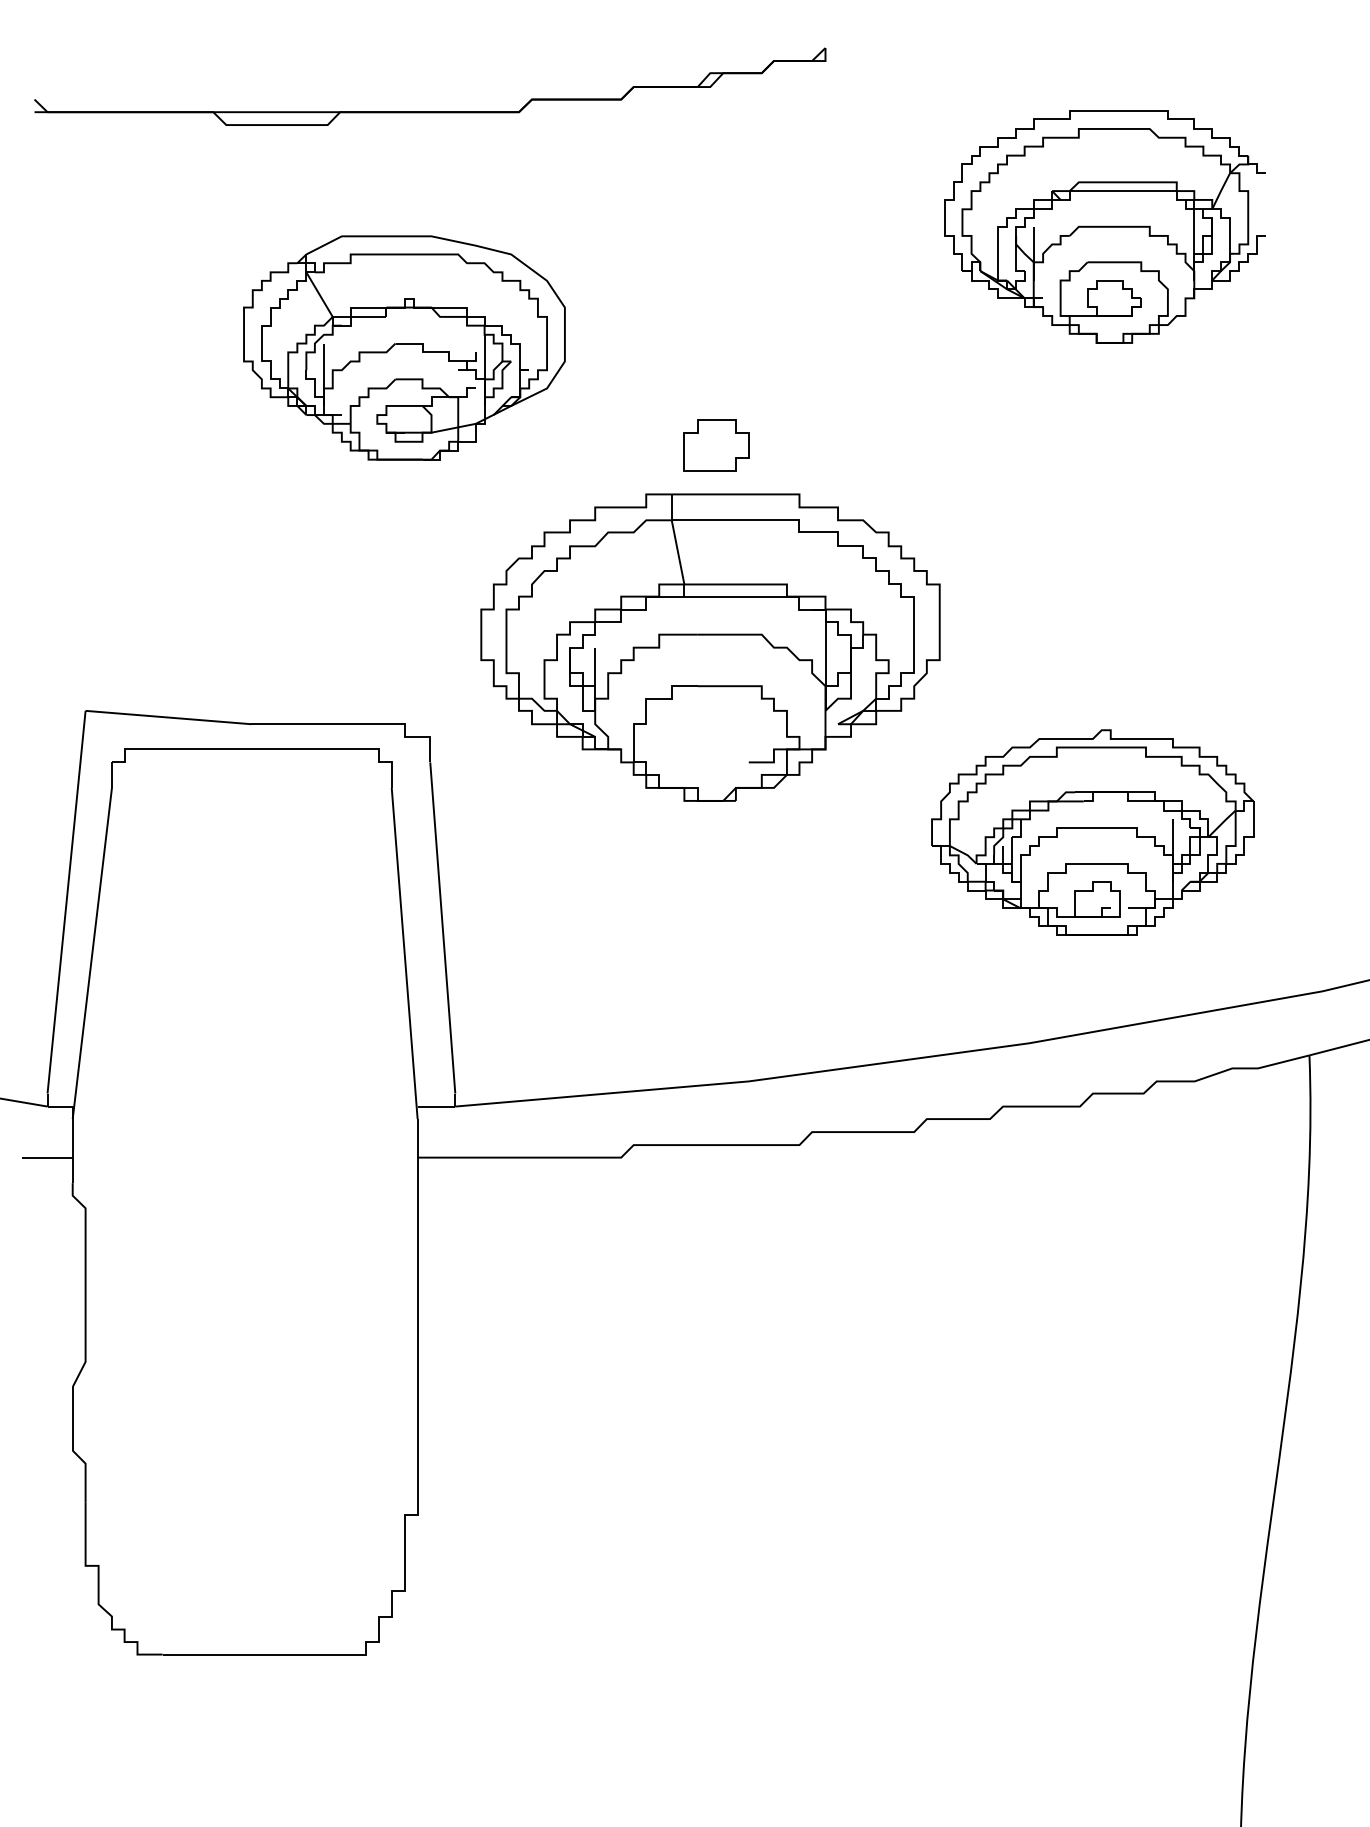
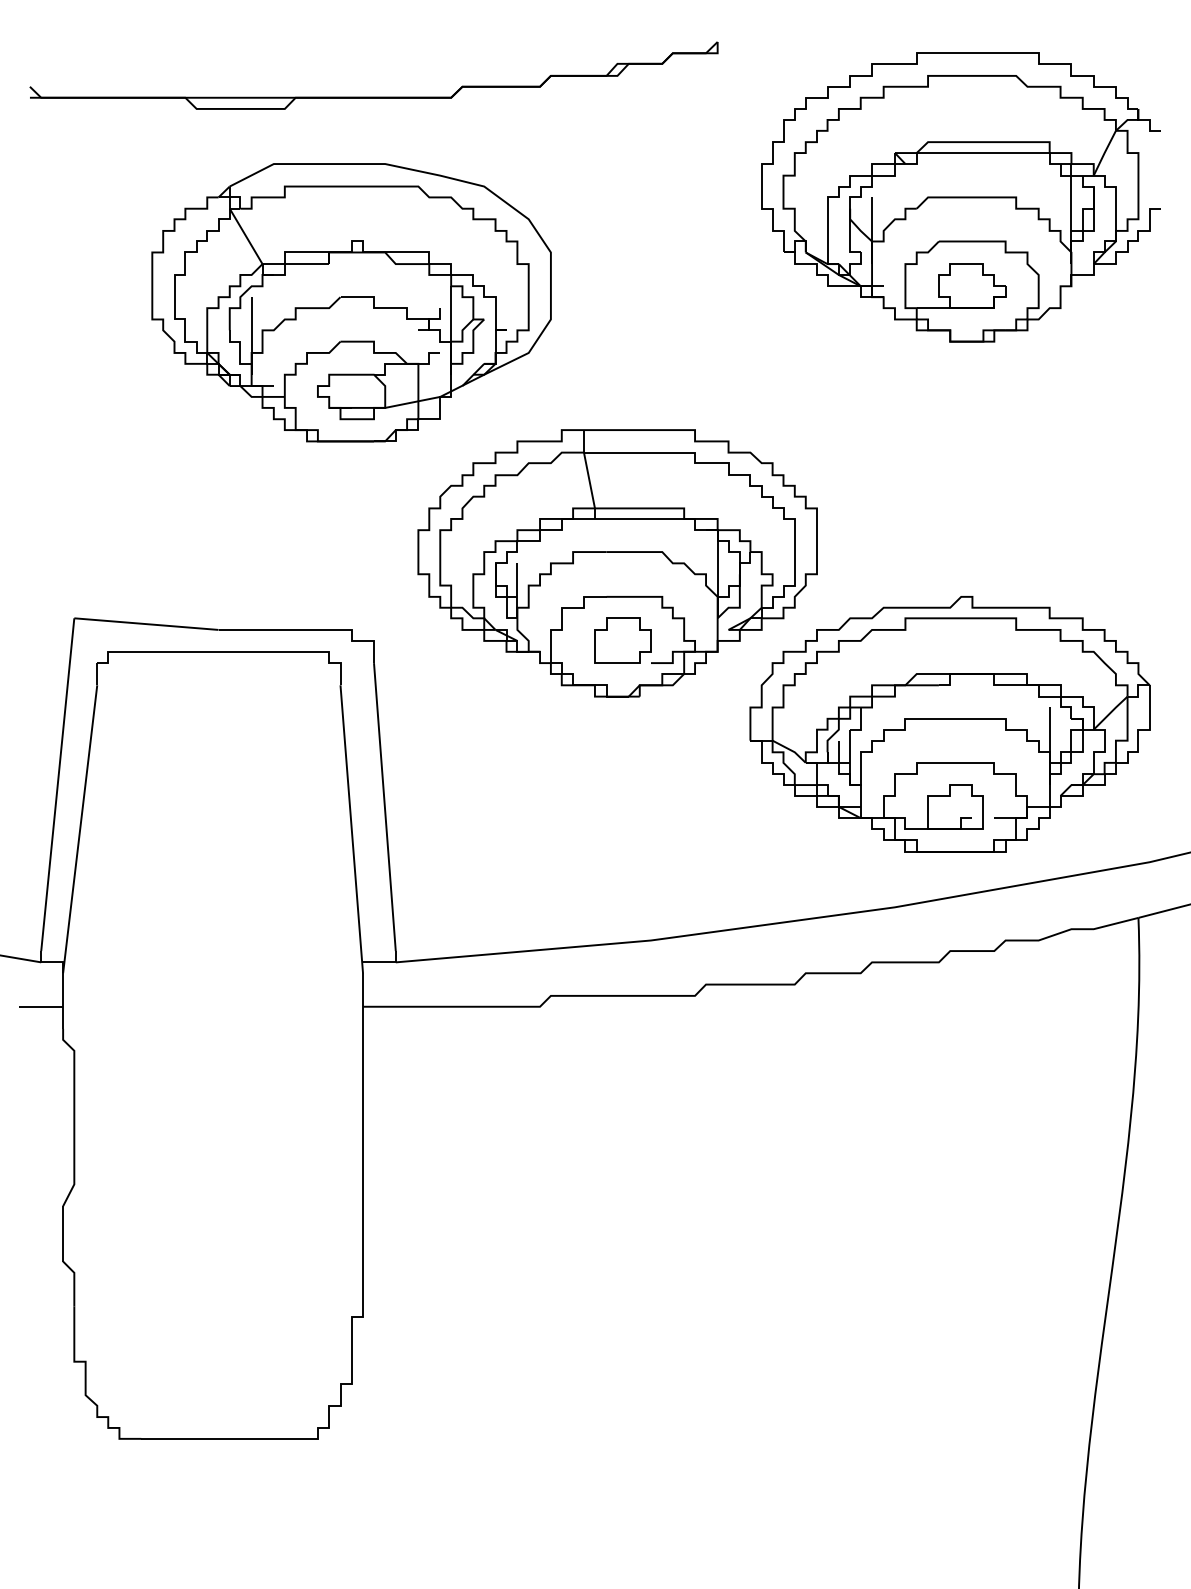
part: (1104, 226) -> (960, 197), size x1.43
part: (404, 347) -> (351, 302), size x1.43
part: (716, 445) -> (622, 640), moved
part: (1092, 832) -> (949, 724), size x1.43

